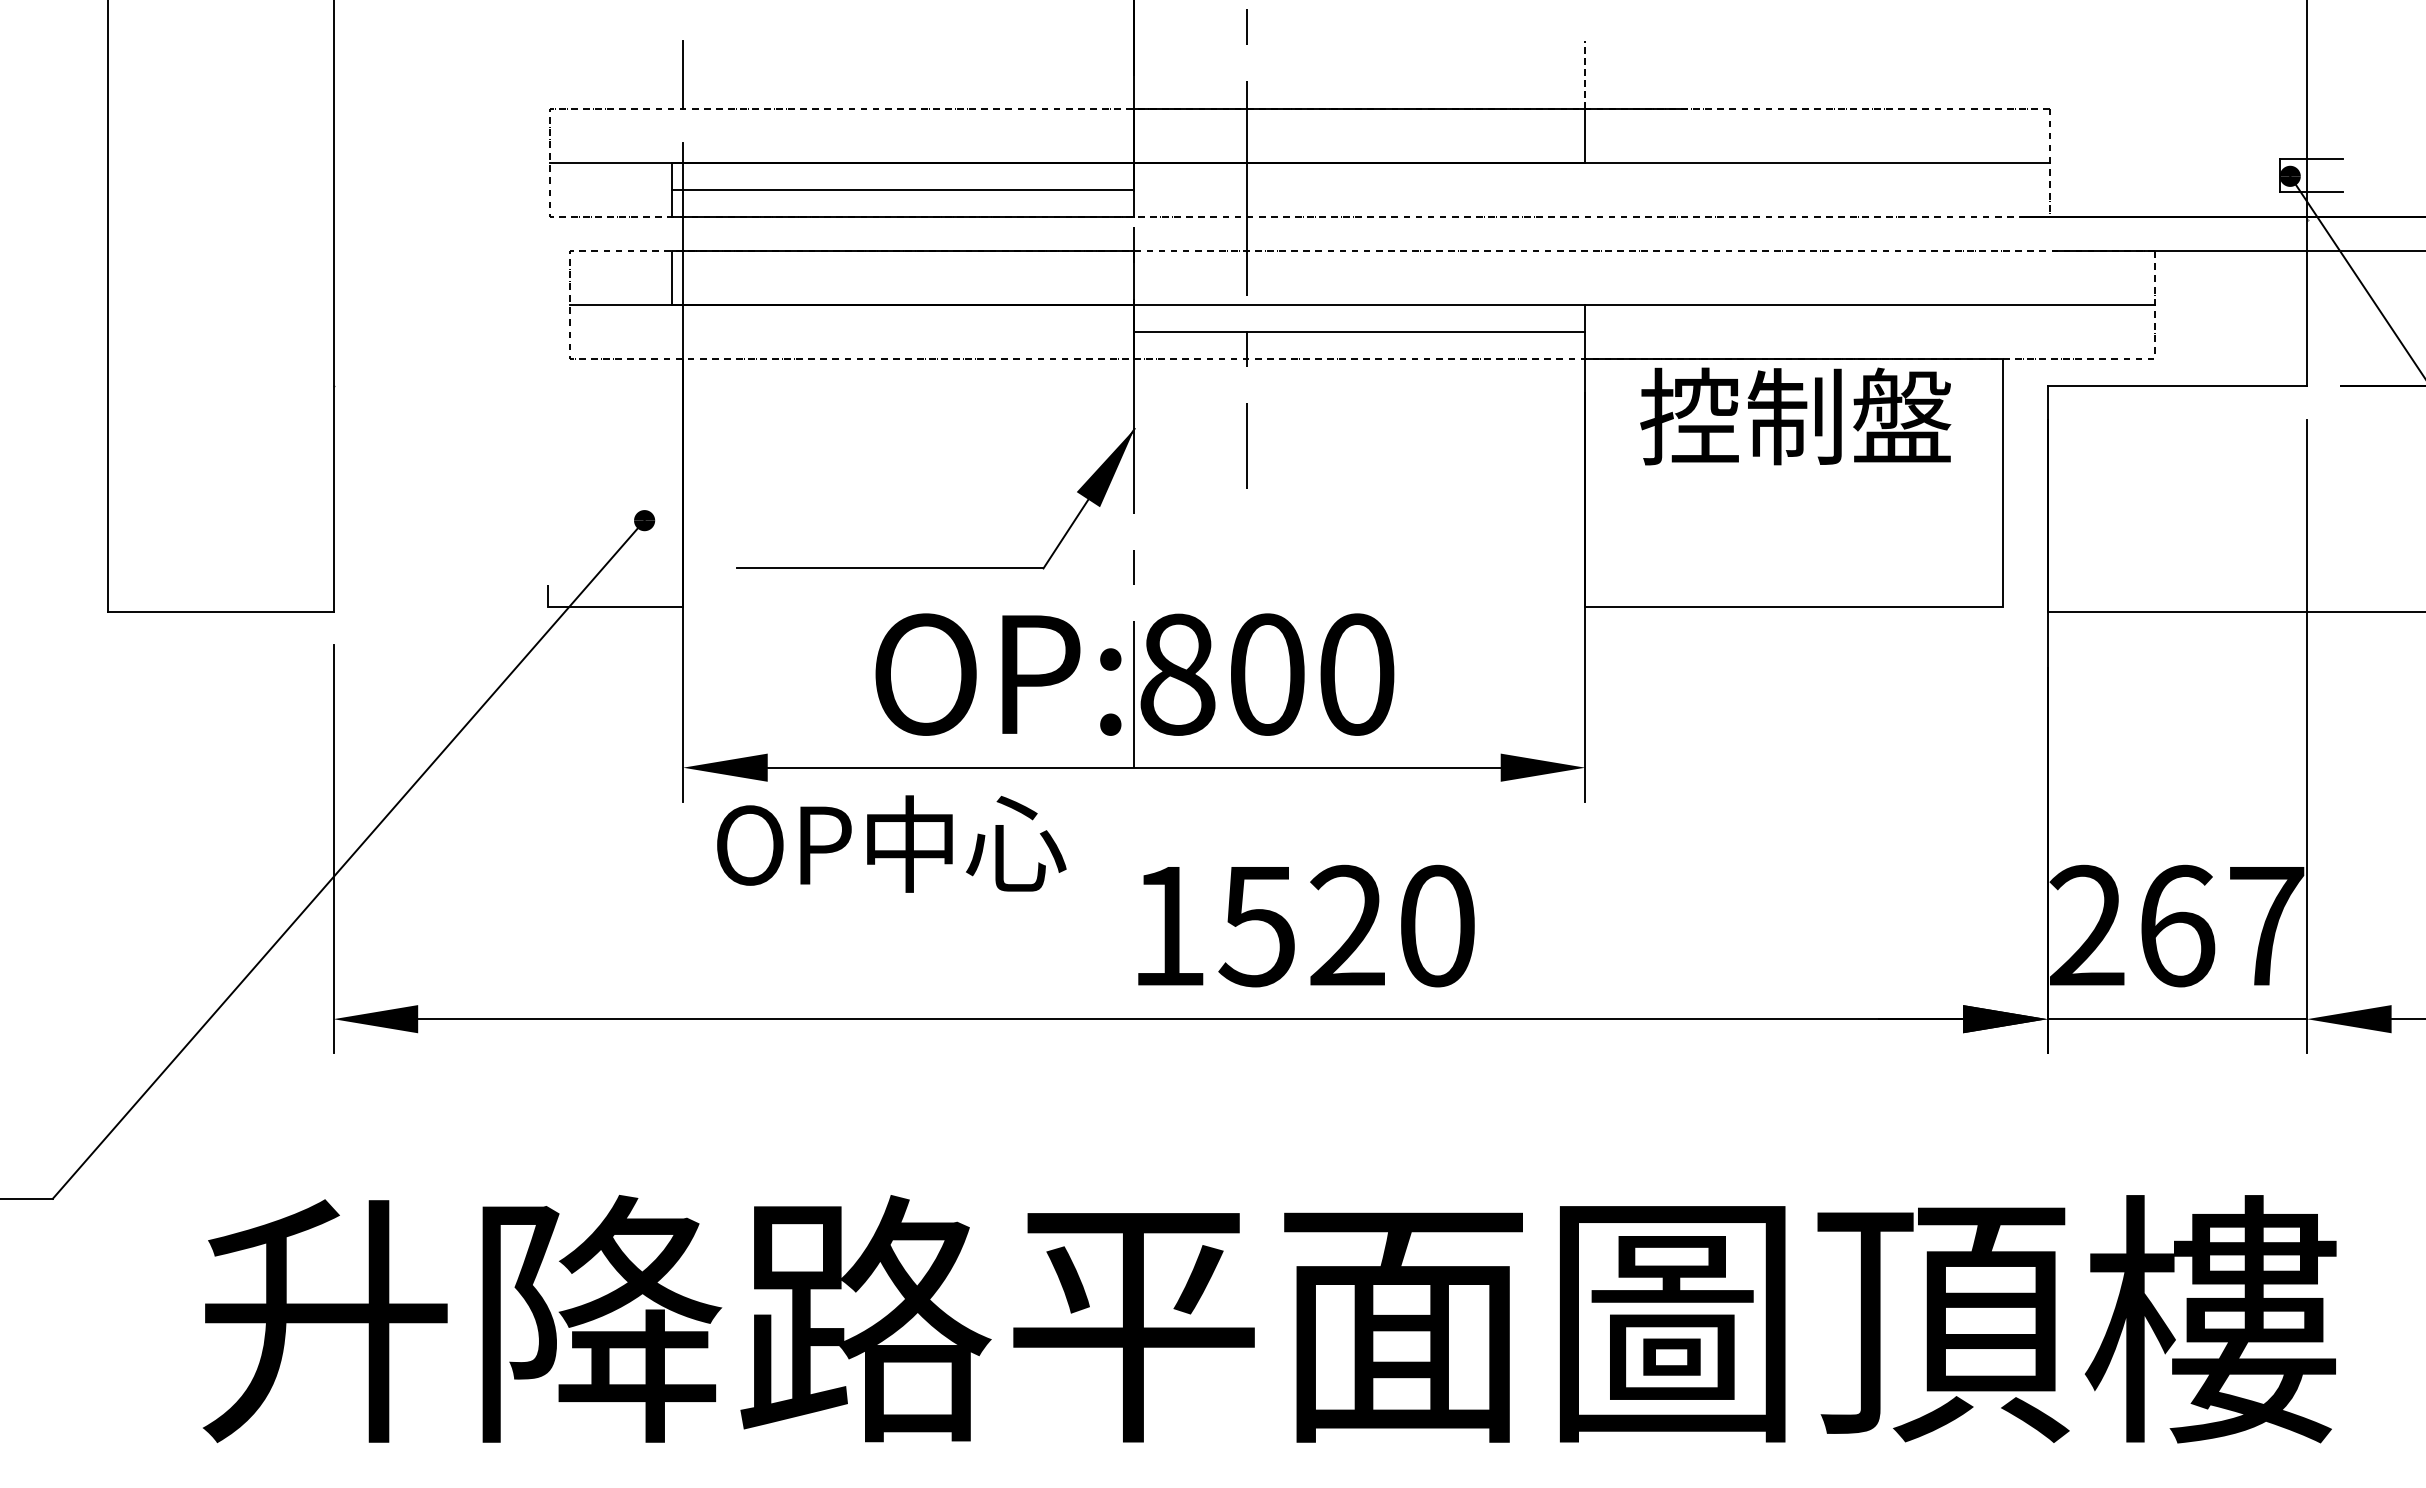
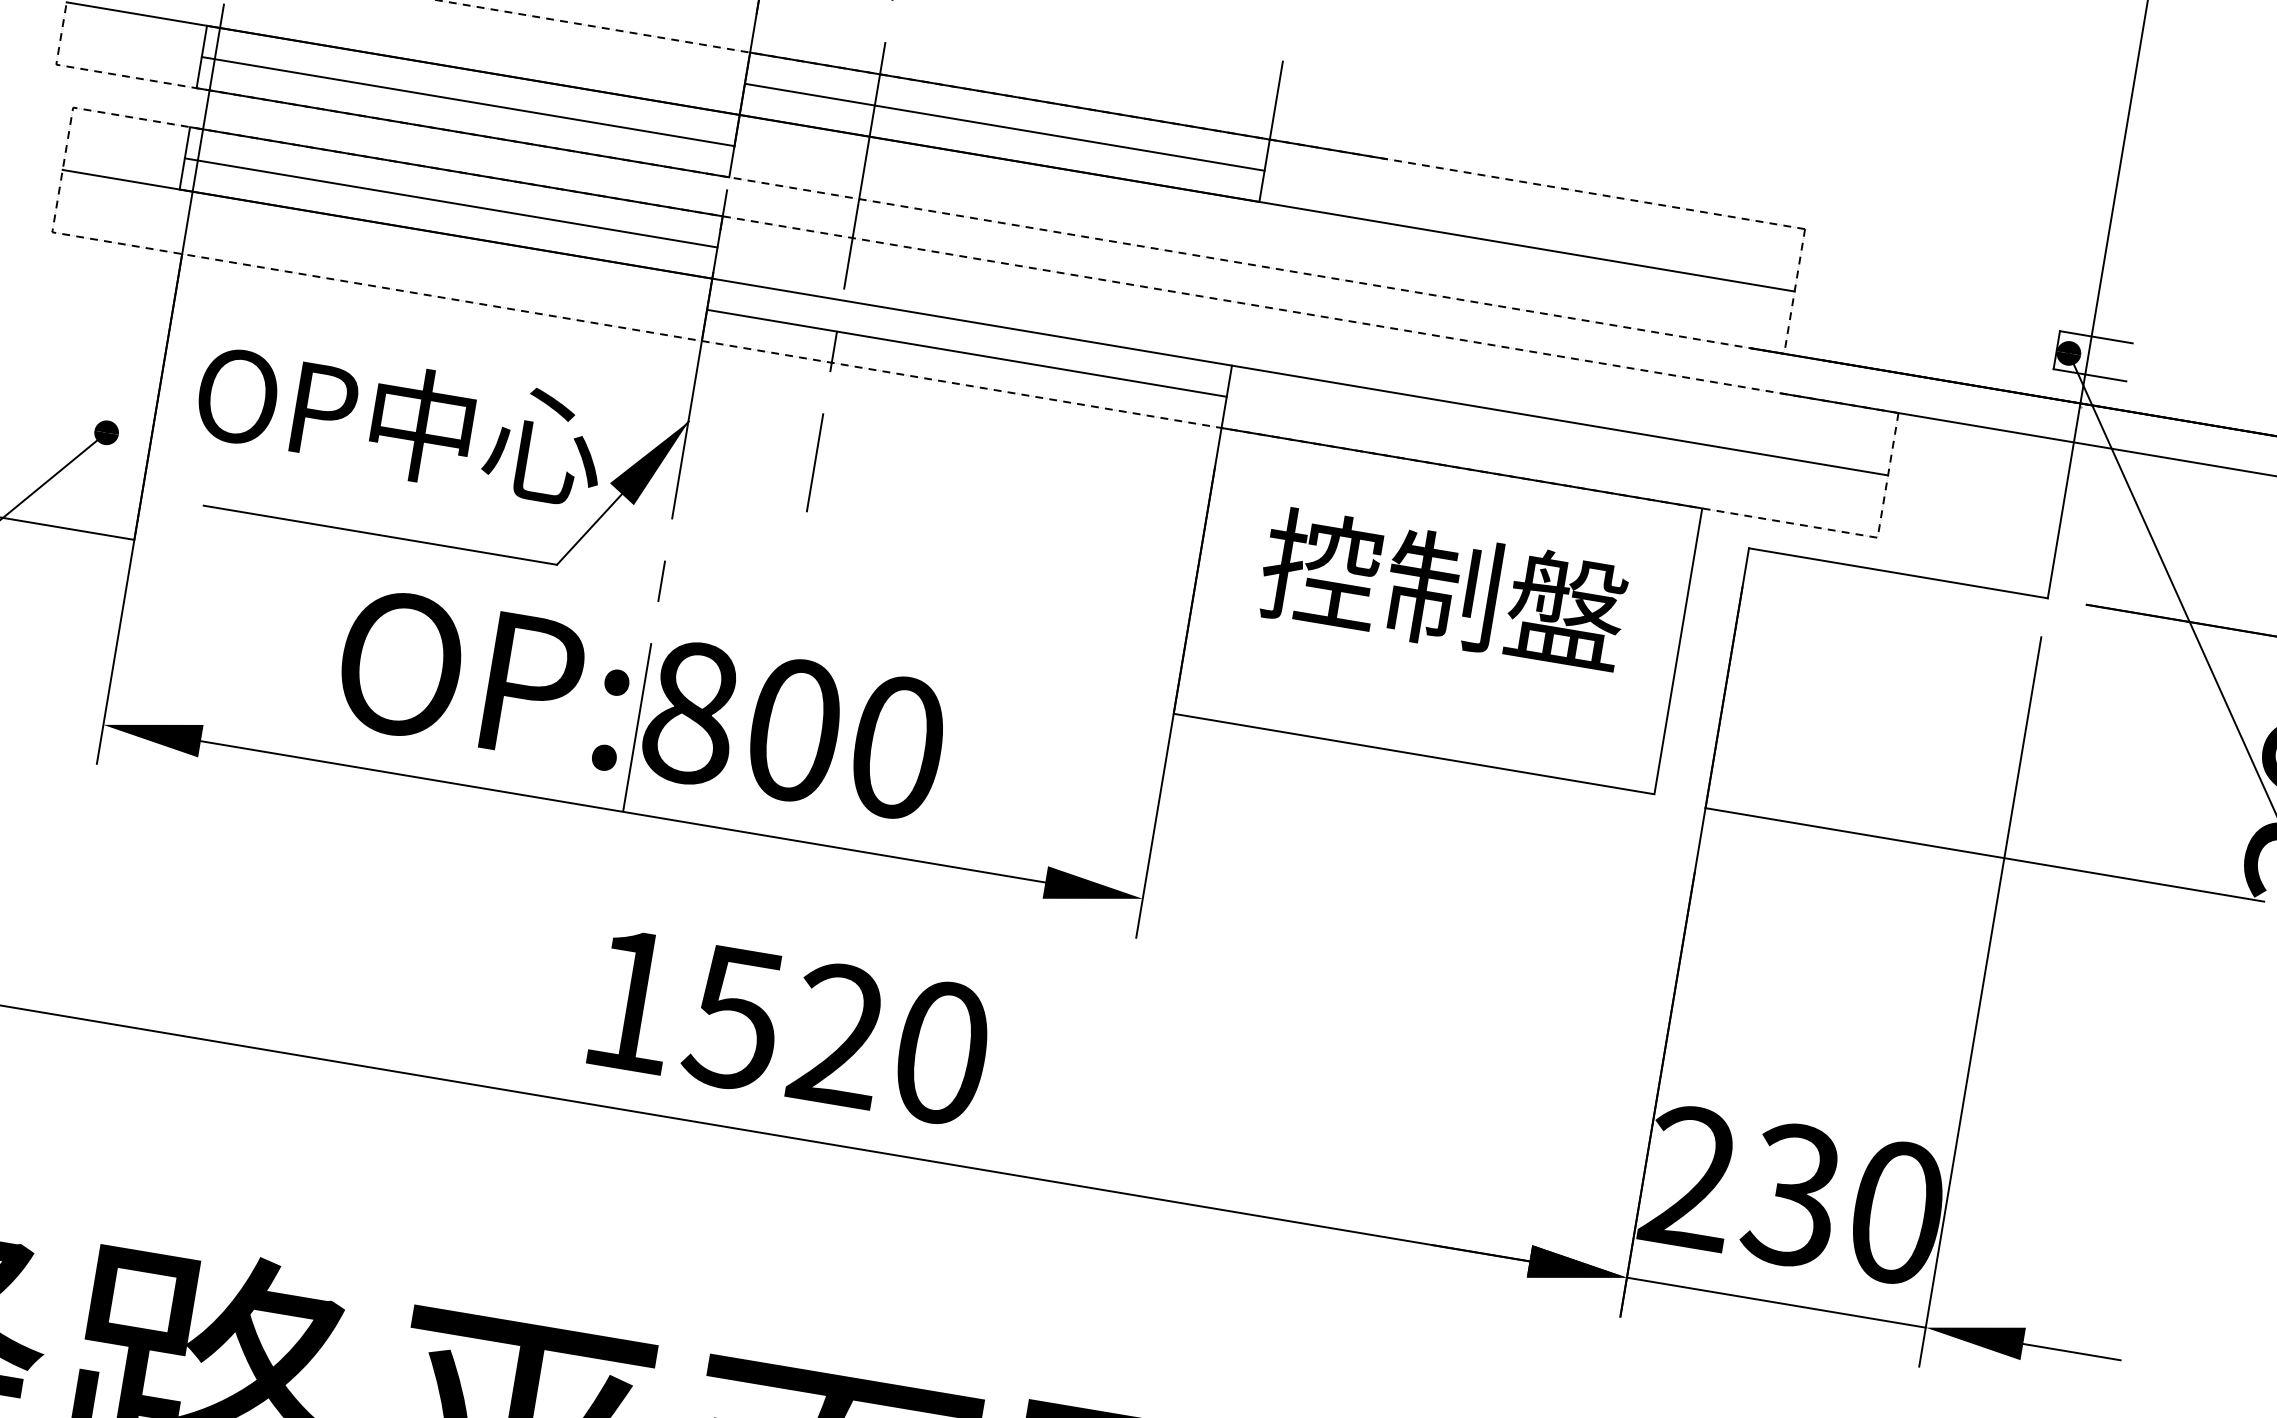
line: (1585, 74) -> (1276, 100), dashed -> solid
line: (1359, 135) -> (1004, 126), added
line: (902, 277) -> (450, 202), added
text: (1795, 416) -> (1443, 590), moved
text: (891, 843) -> (400, 421), moved
text: (2220, 925) -> (1844, 1203), 267 -> 230

